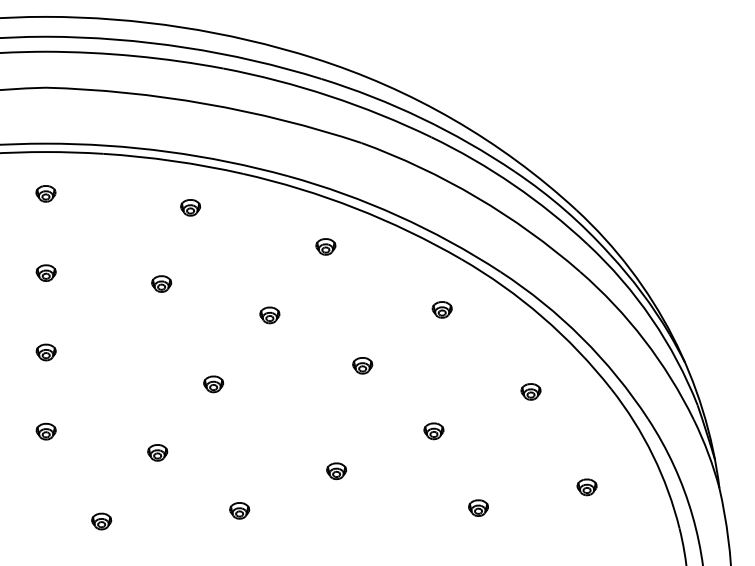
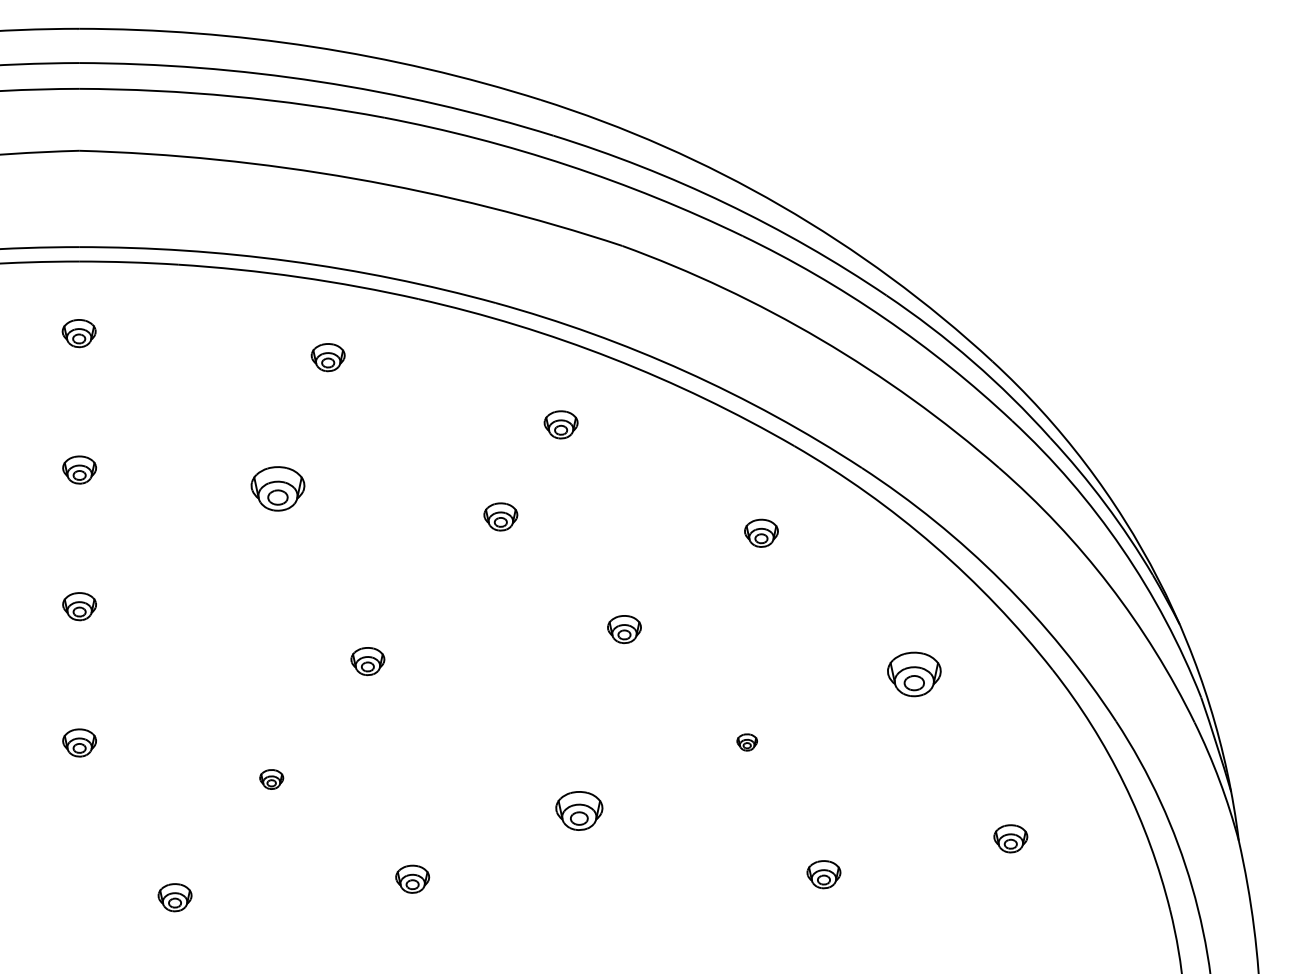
part: (161, 283) -> (278, 487), size x1.6
part: (269, 315) -> (500, 517), moved
part: (530, 391) -> (913, 673), size x1.6
part: (433, 431) -> (746, 742), size x0.6
part: (157, 452) -> (271, 778), size x0.7
part: (336, 471) -> (579, 811), size x1.4

